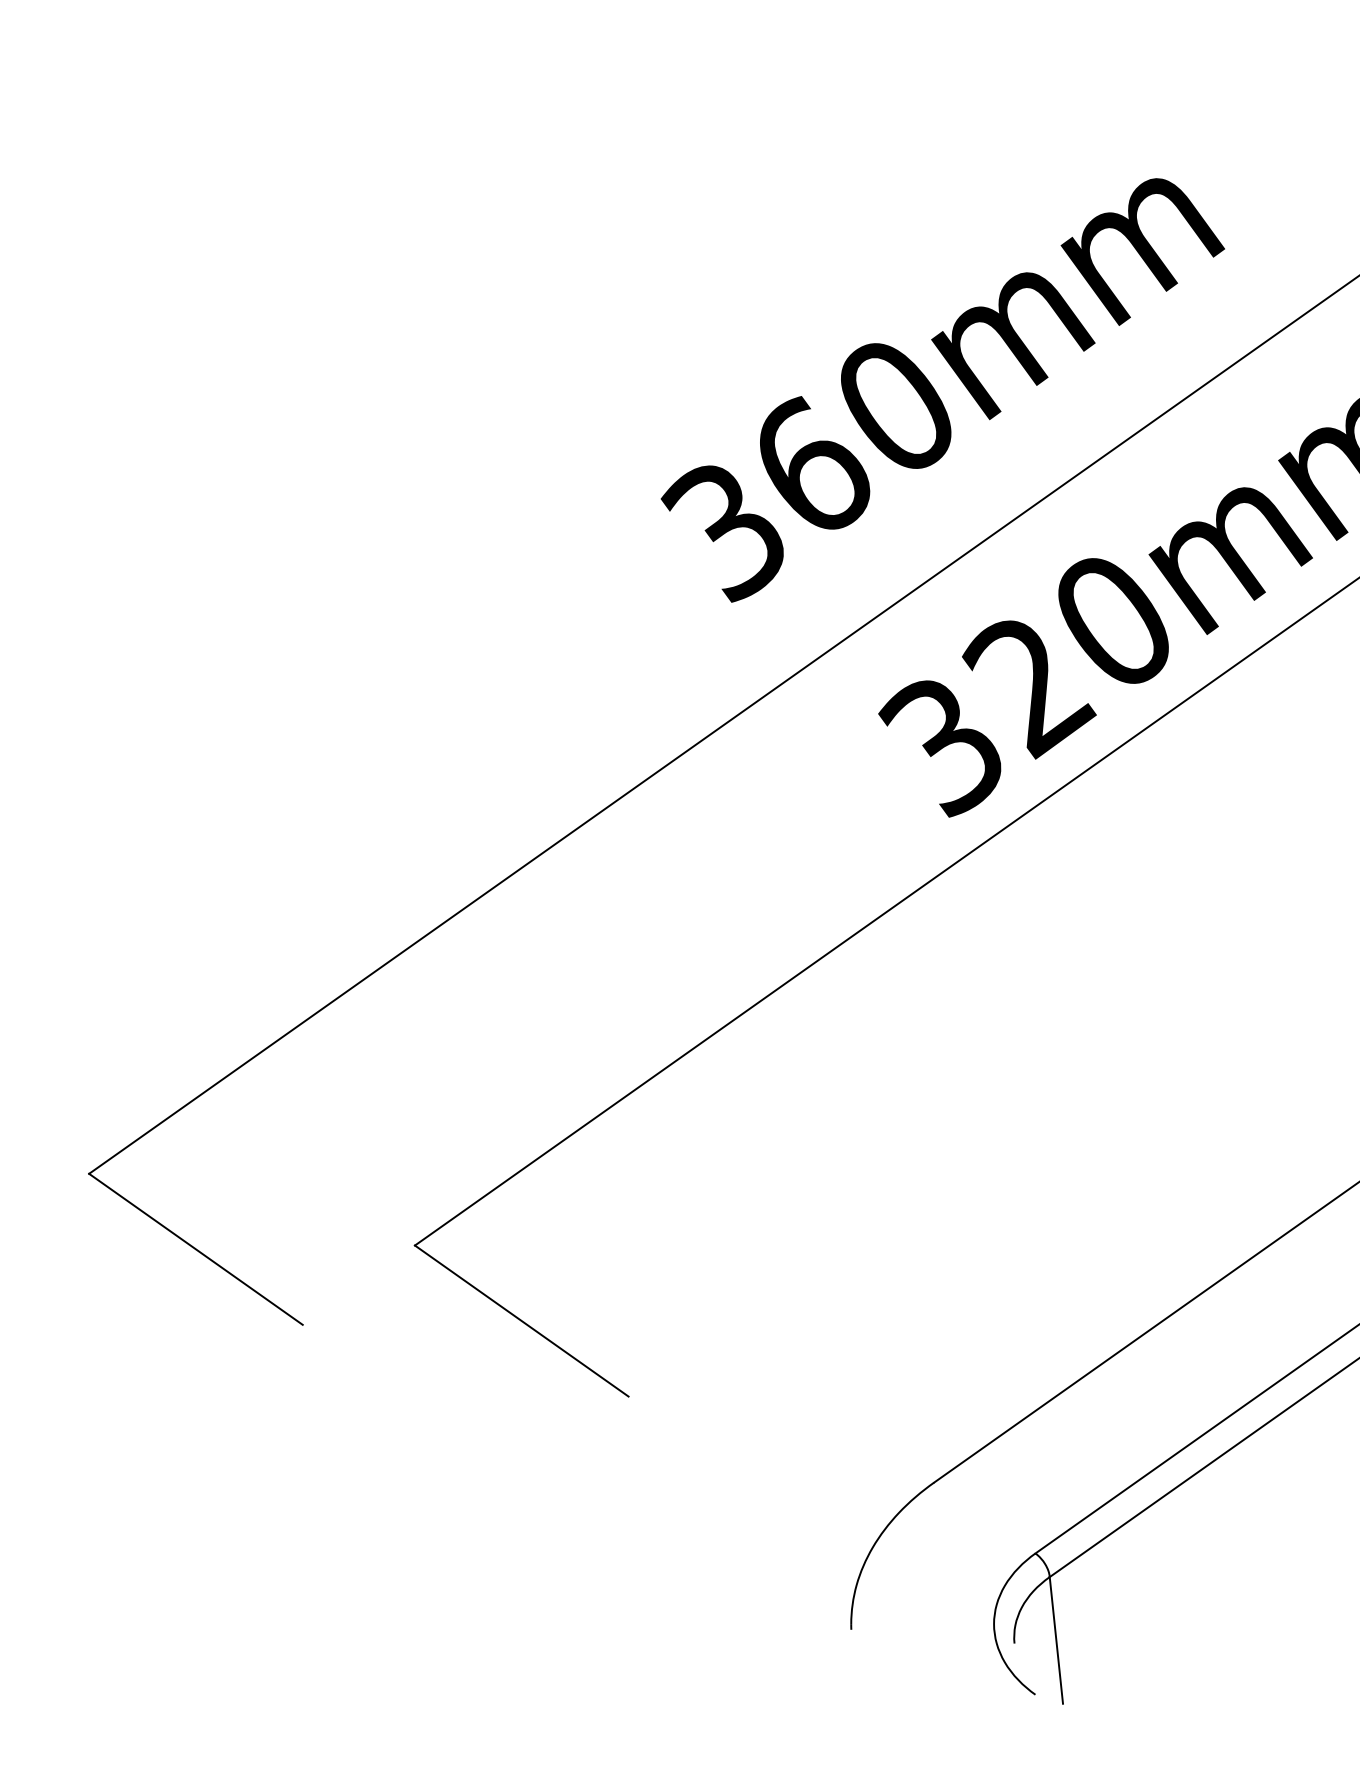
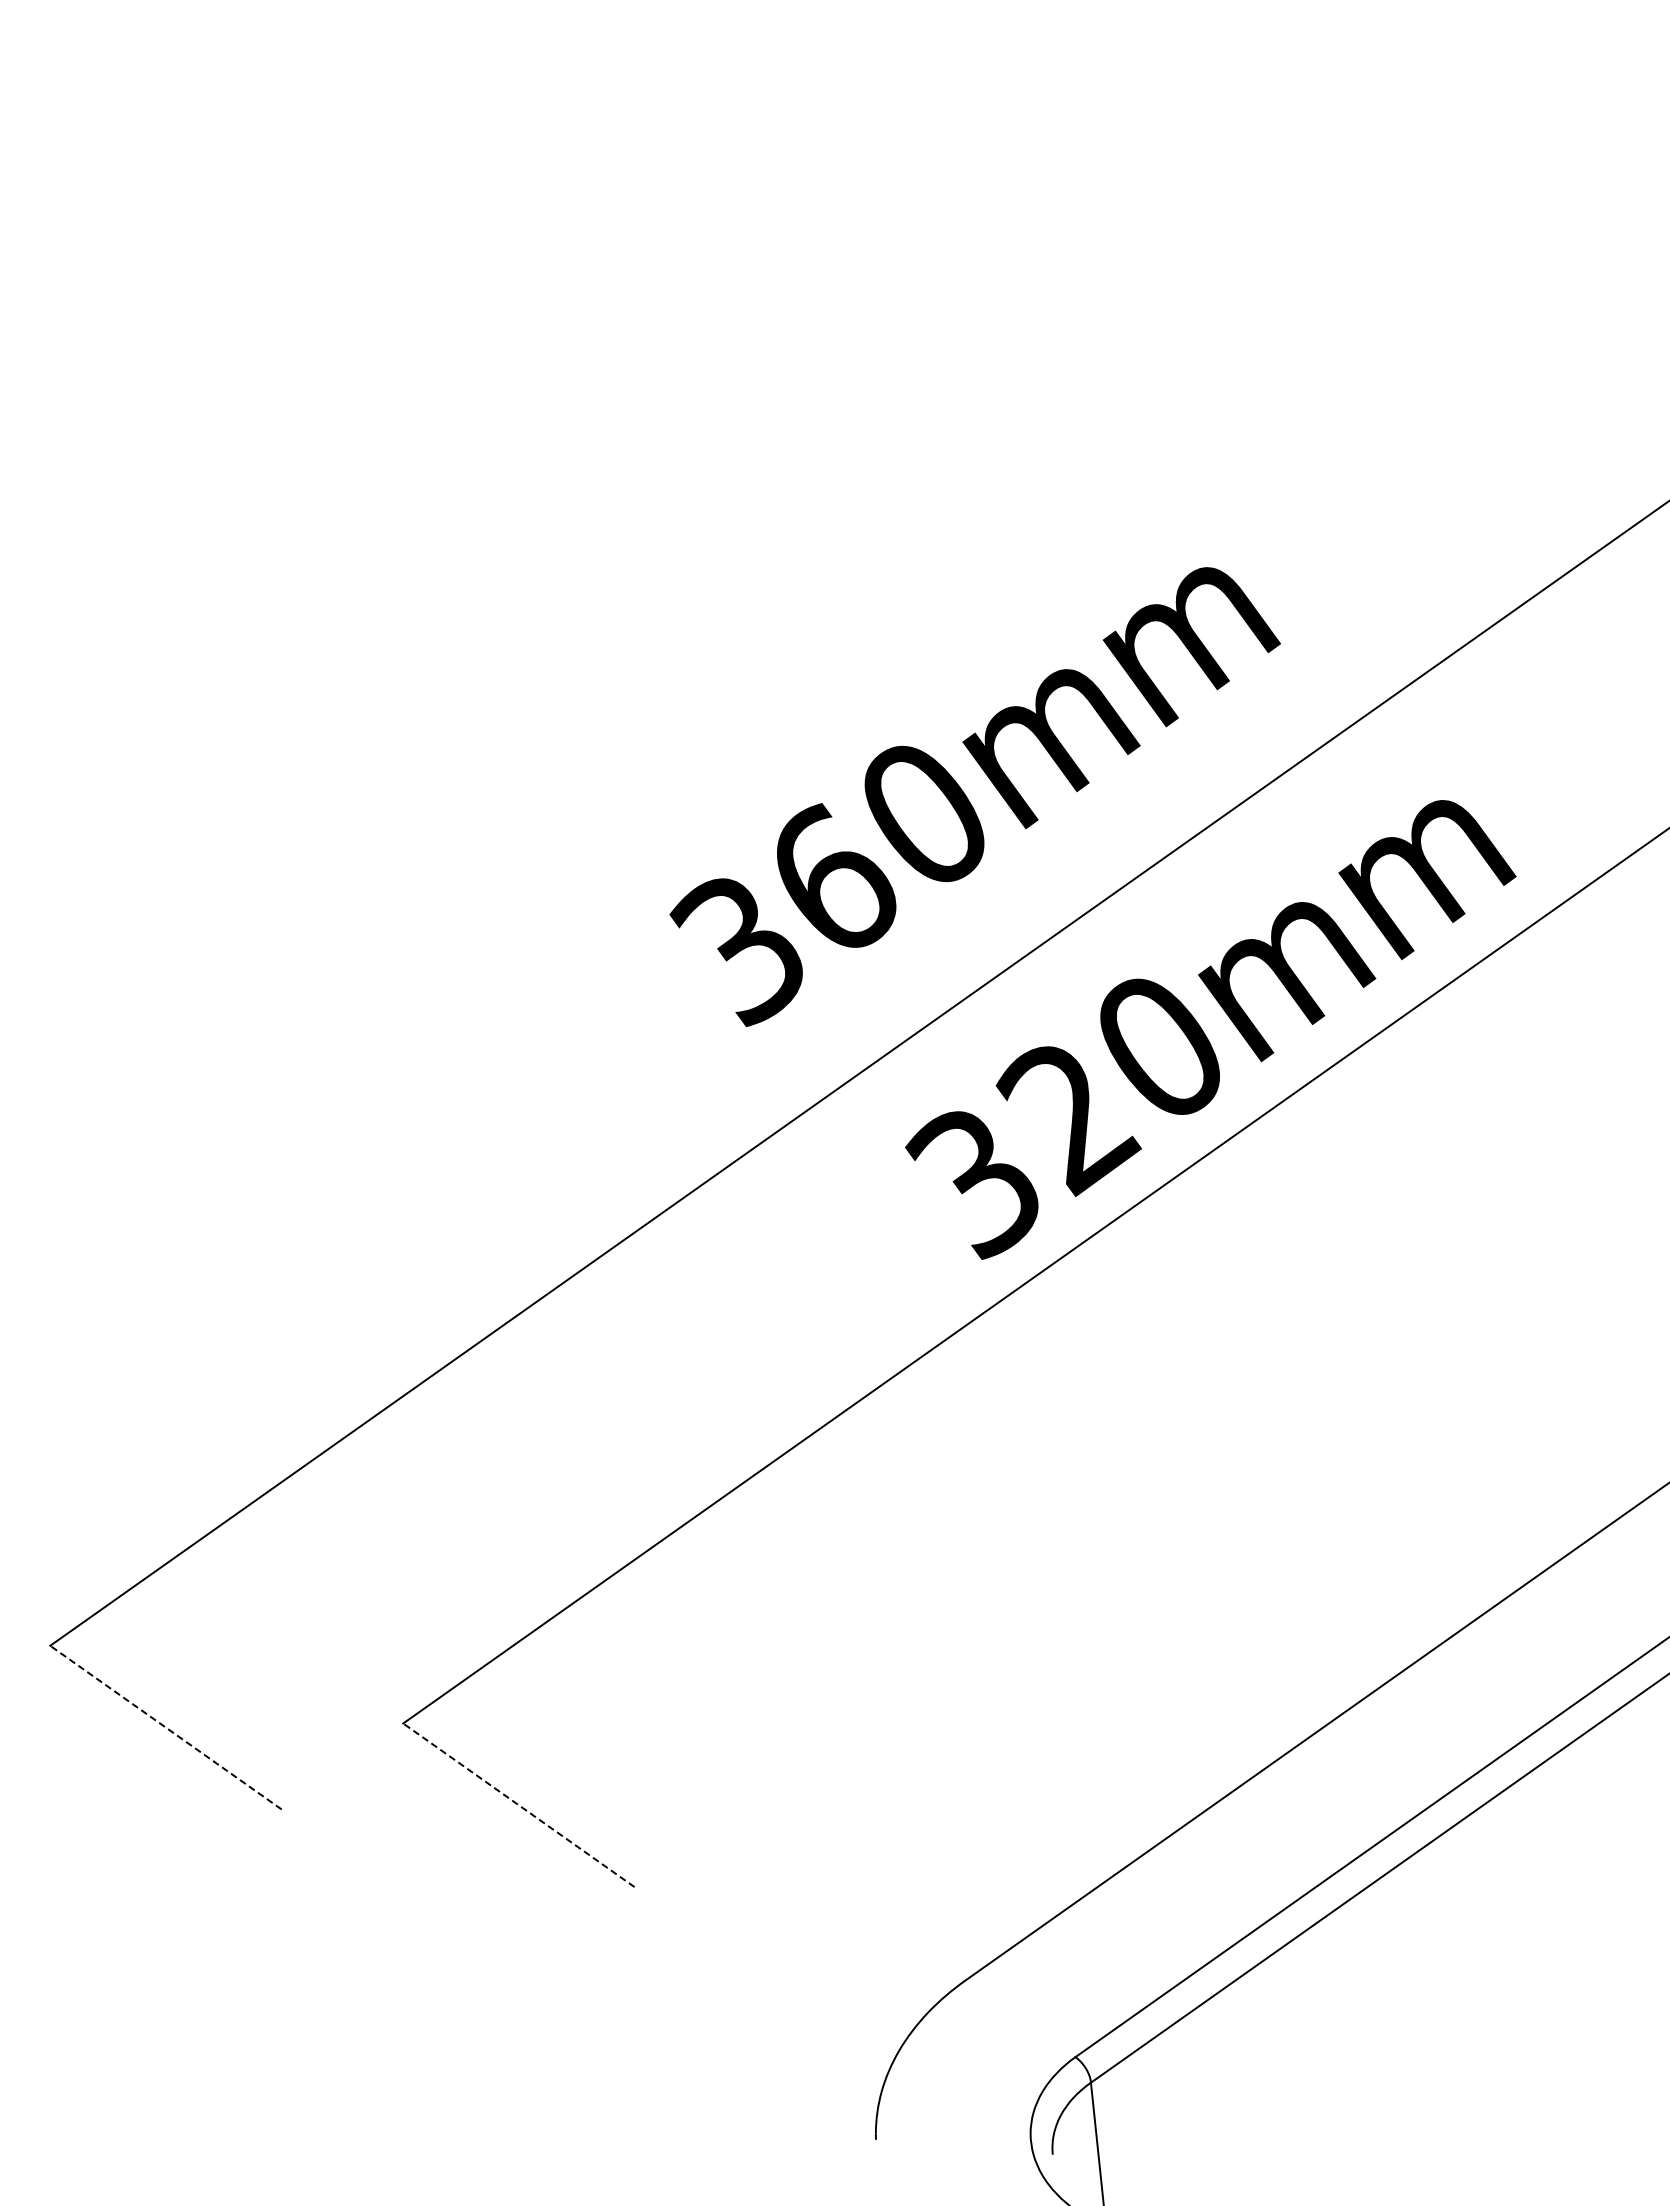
line: (195, 1249) -> (165, 1727), solid -> dashed
line: (521, 1321) -> (518, 1805), solid -> dashed

